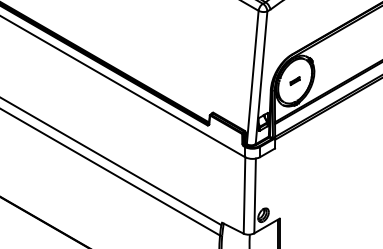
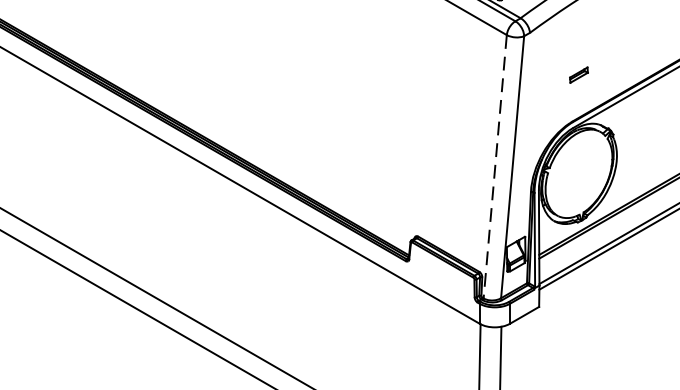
line: (252, 77) -> (494, 166), solid -> dashed
part: (294, 81) -> (577, 75), moved

